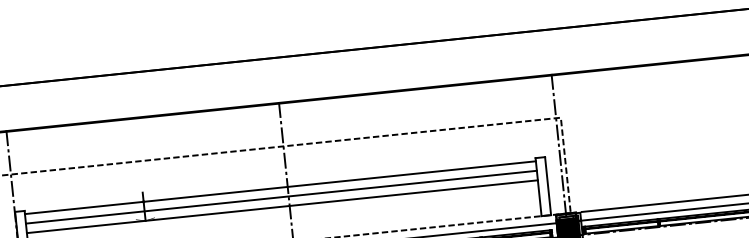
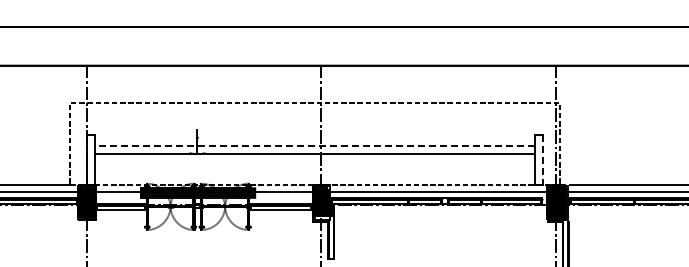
line: (548, 186) -> (543, 160), solid -> dashed
line: (280, 187) -> (315, 137), removed
line: (281, 197) -> (315, 146), solid -> dashed

